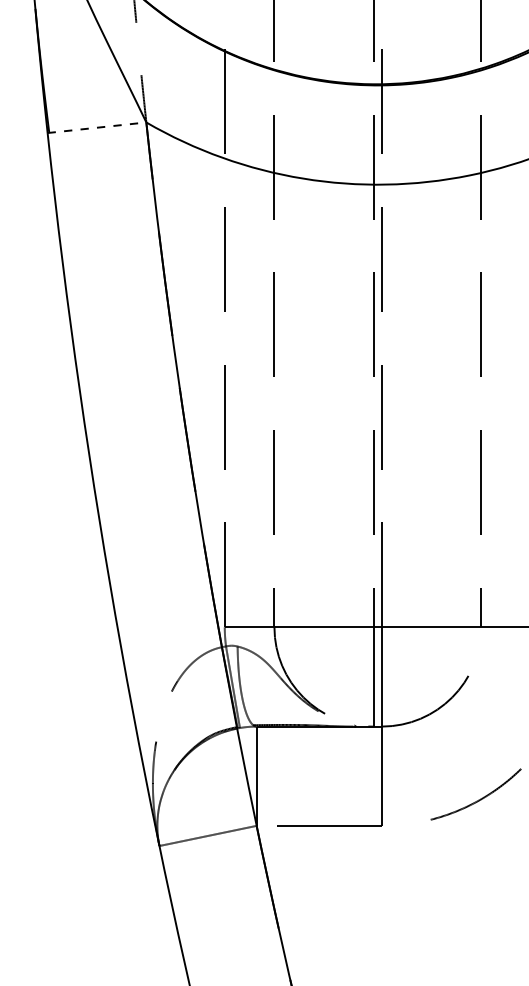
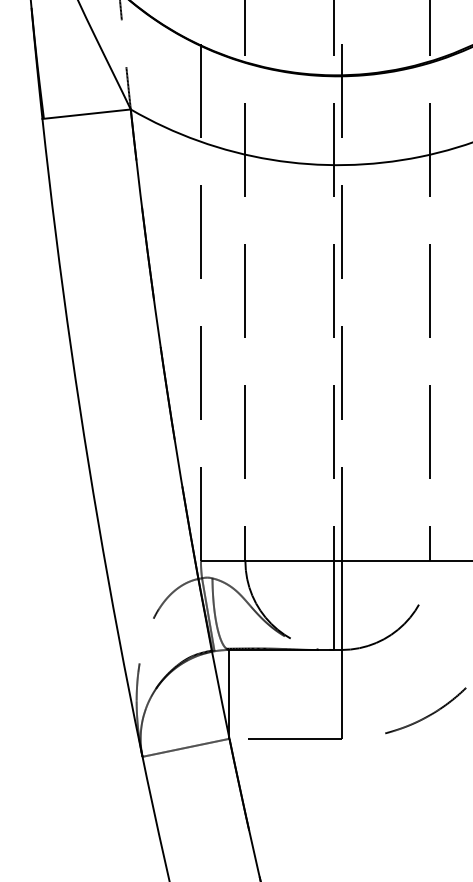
line: (97, 128) -> (87, 114), dashed -> solid

